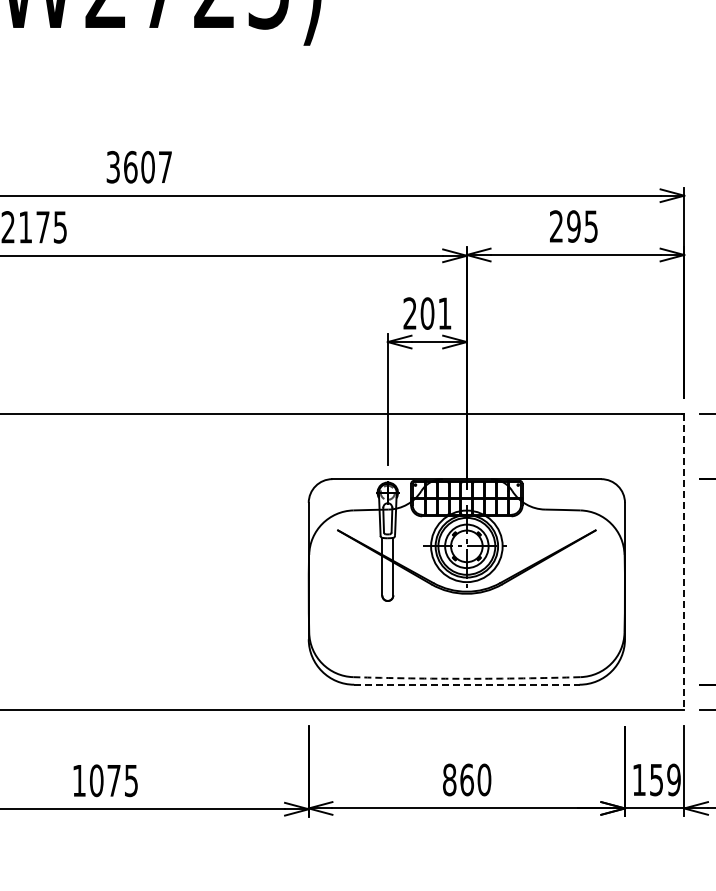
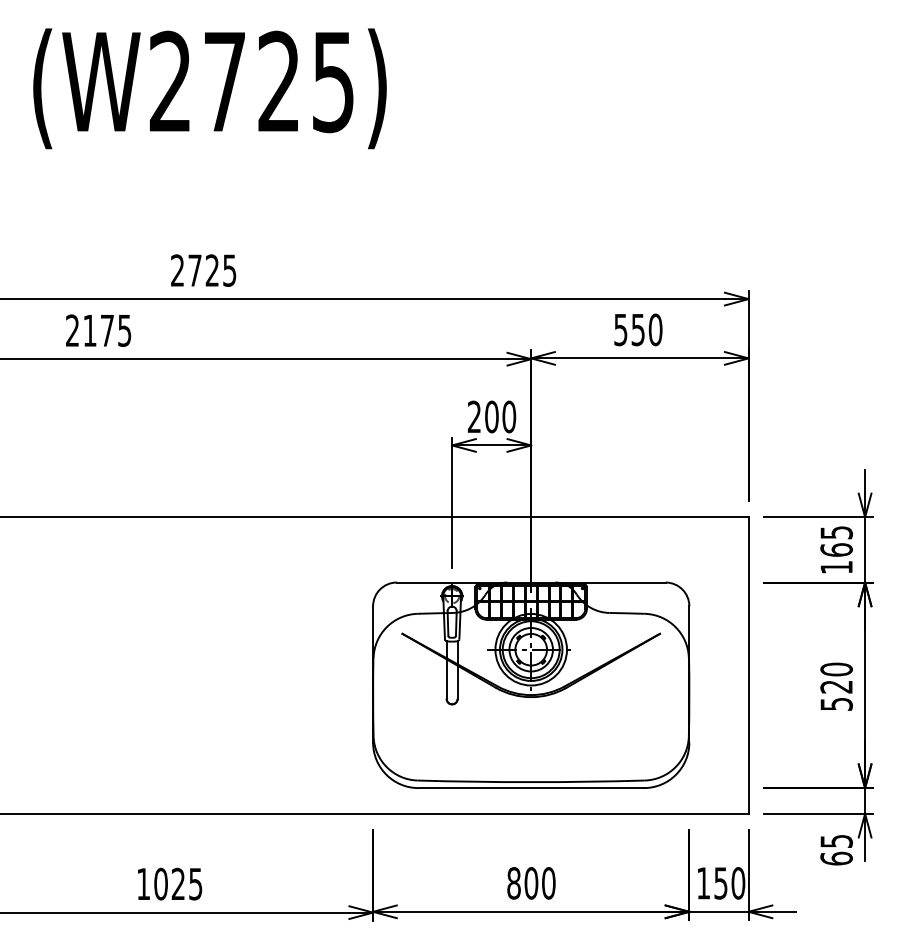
text: (139, 167) -> (203, 270), 3607 -> 2725
text: (574, 226) -> (638, 329), 295 -> 550
text: (445, 313) -> (509, 416), 201 -> 200
line: (684, 563) -> (748, 666), dashed -> solid
arc: (467, 679) -> (531, 782), dashed -> solid
line: (467, 685) -> (531, 788), dashed -> solid
text: (113, 780) -> (177, 883), 1075 -> 1025
text: (467, 780) -> (531, 883), 860 -> 800
text: (674, 780) -> (738, 883), 159 -> 150

